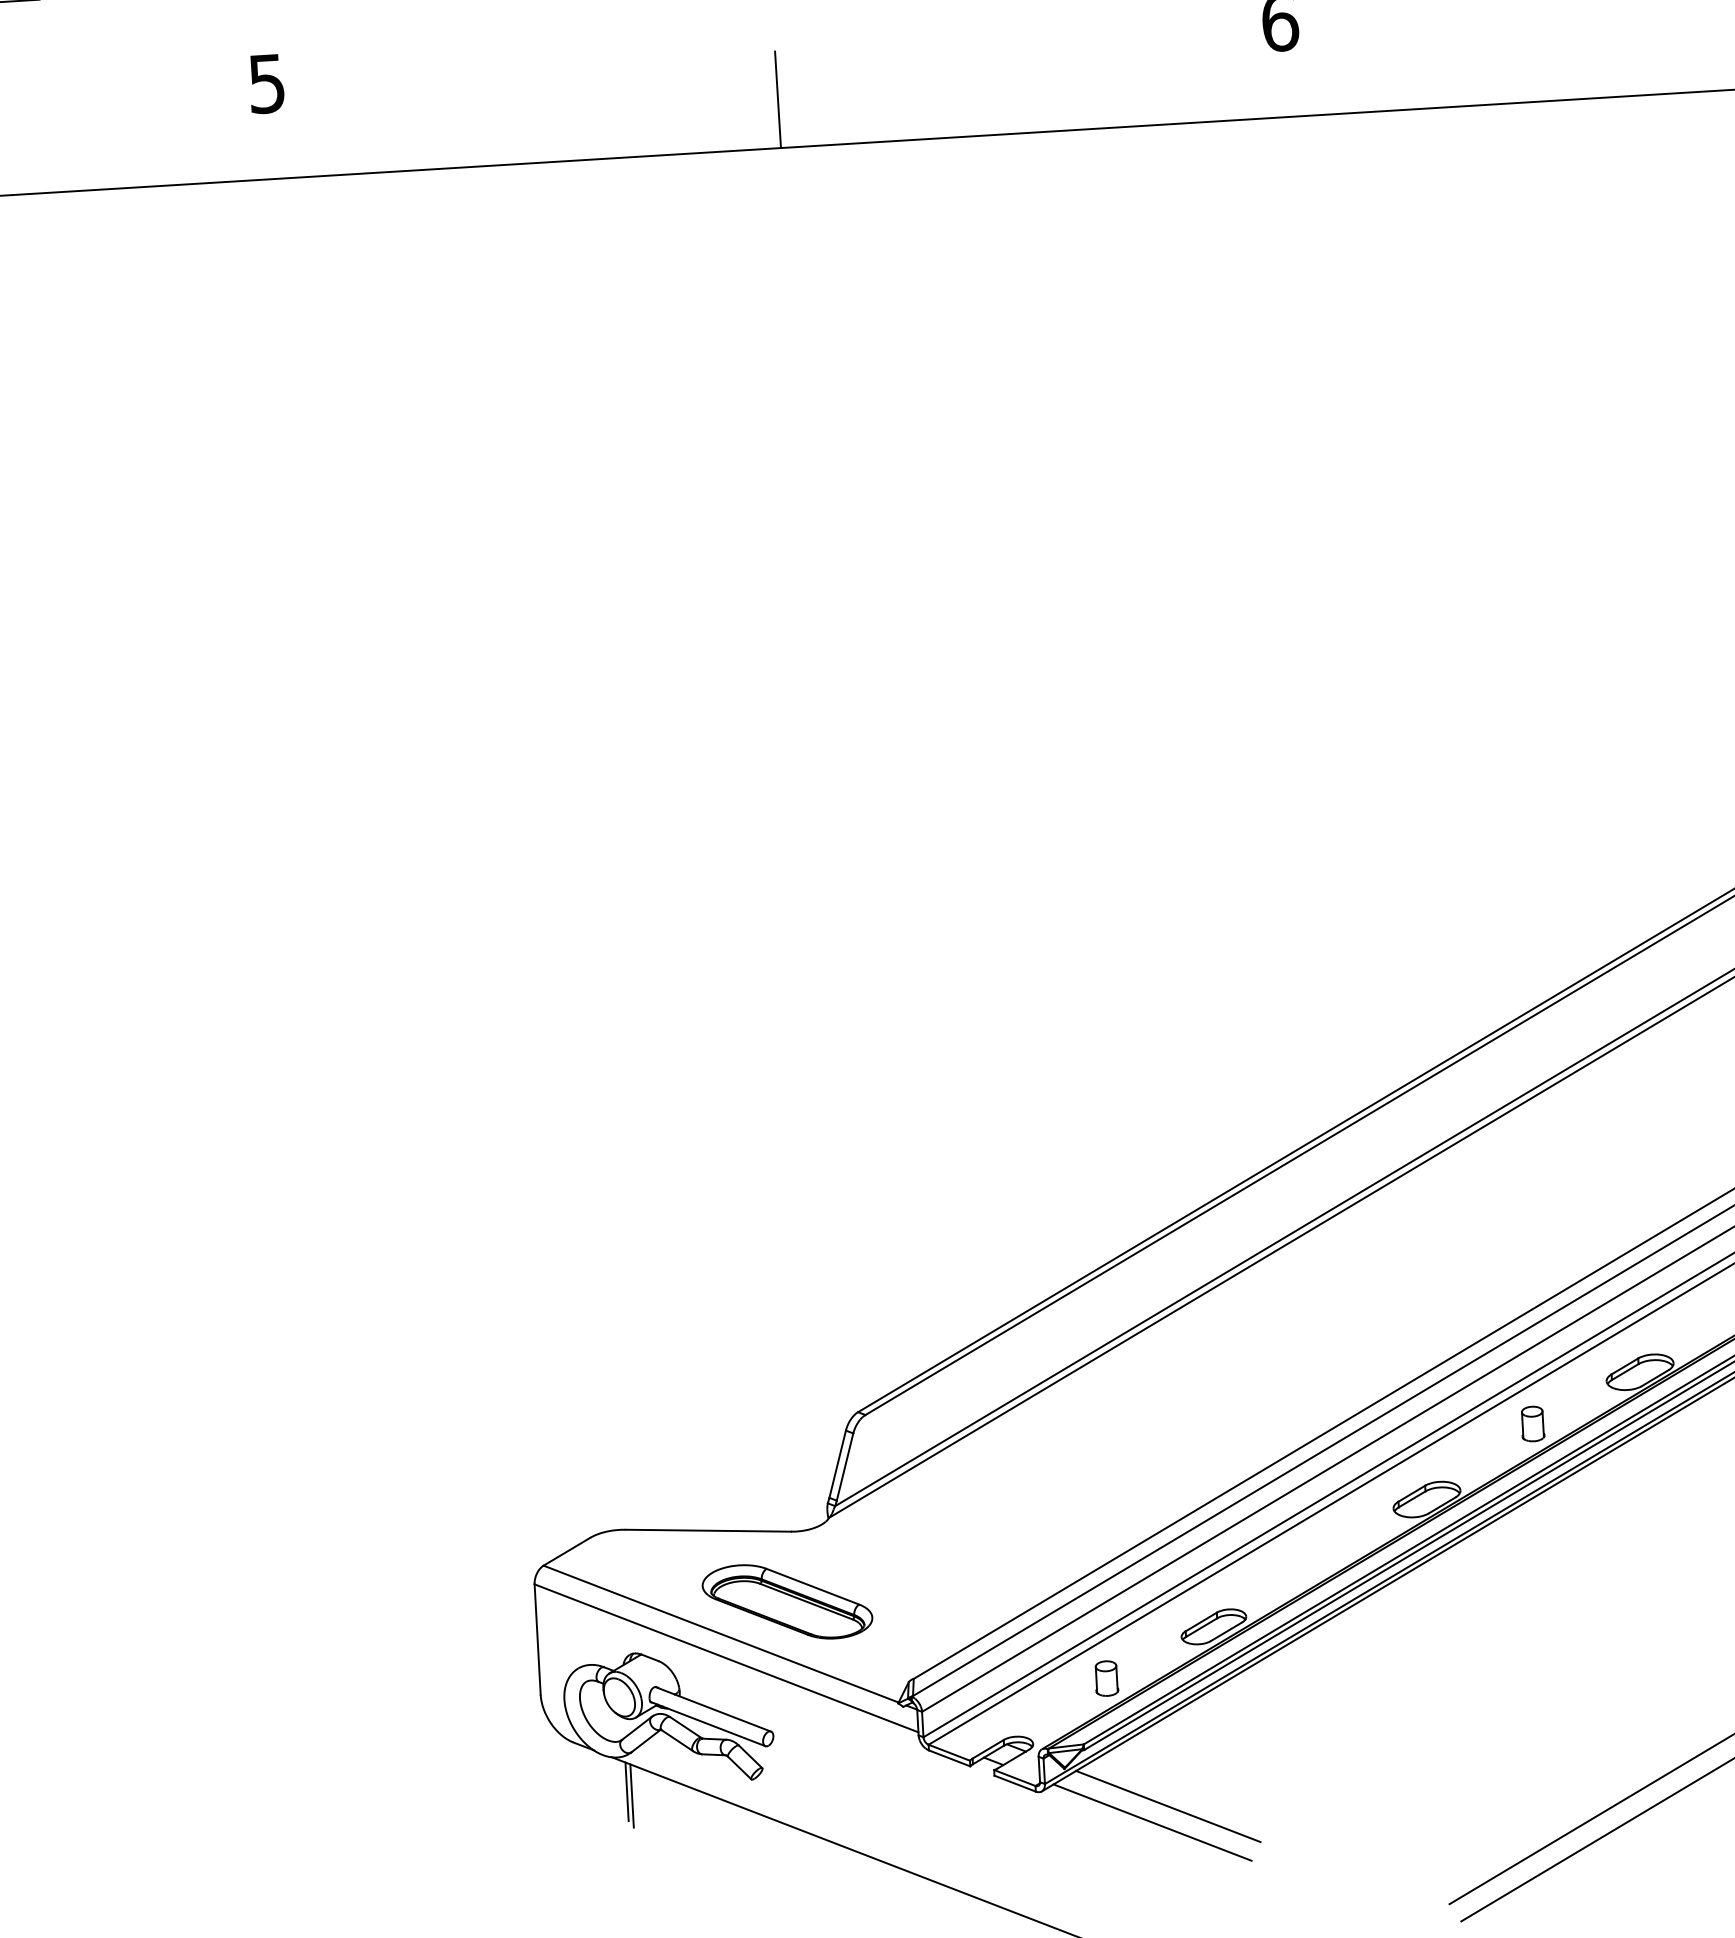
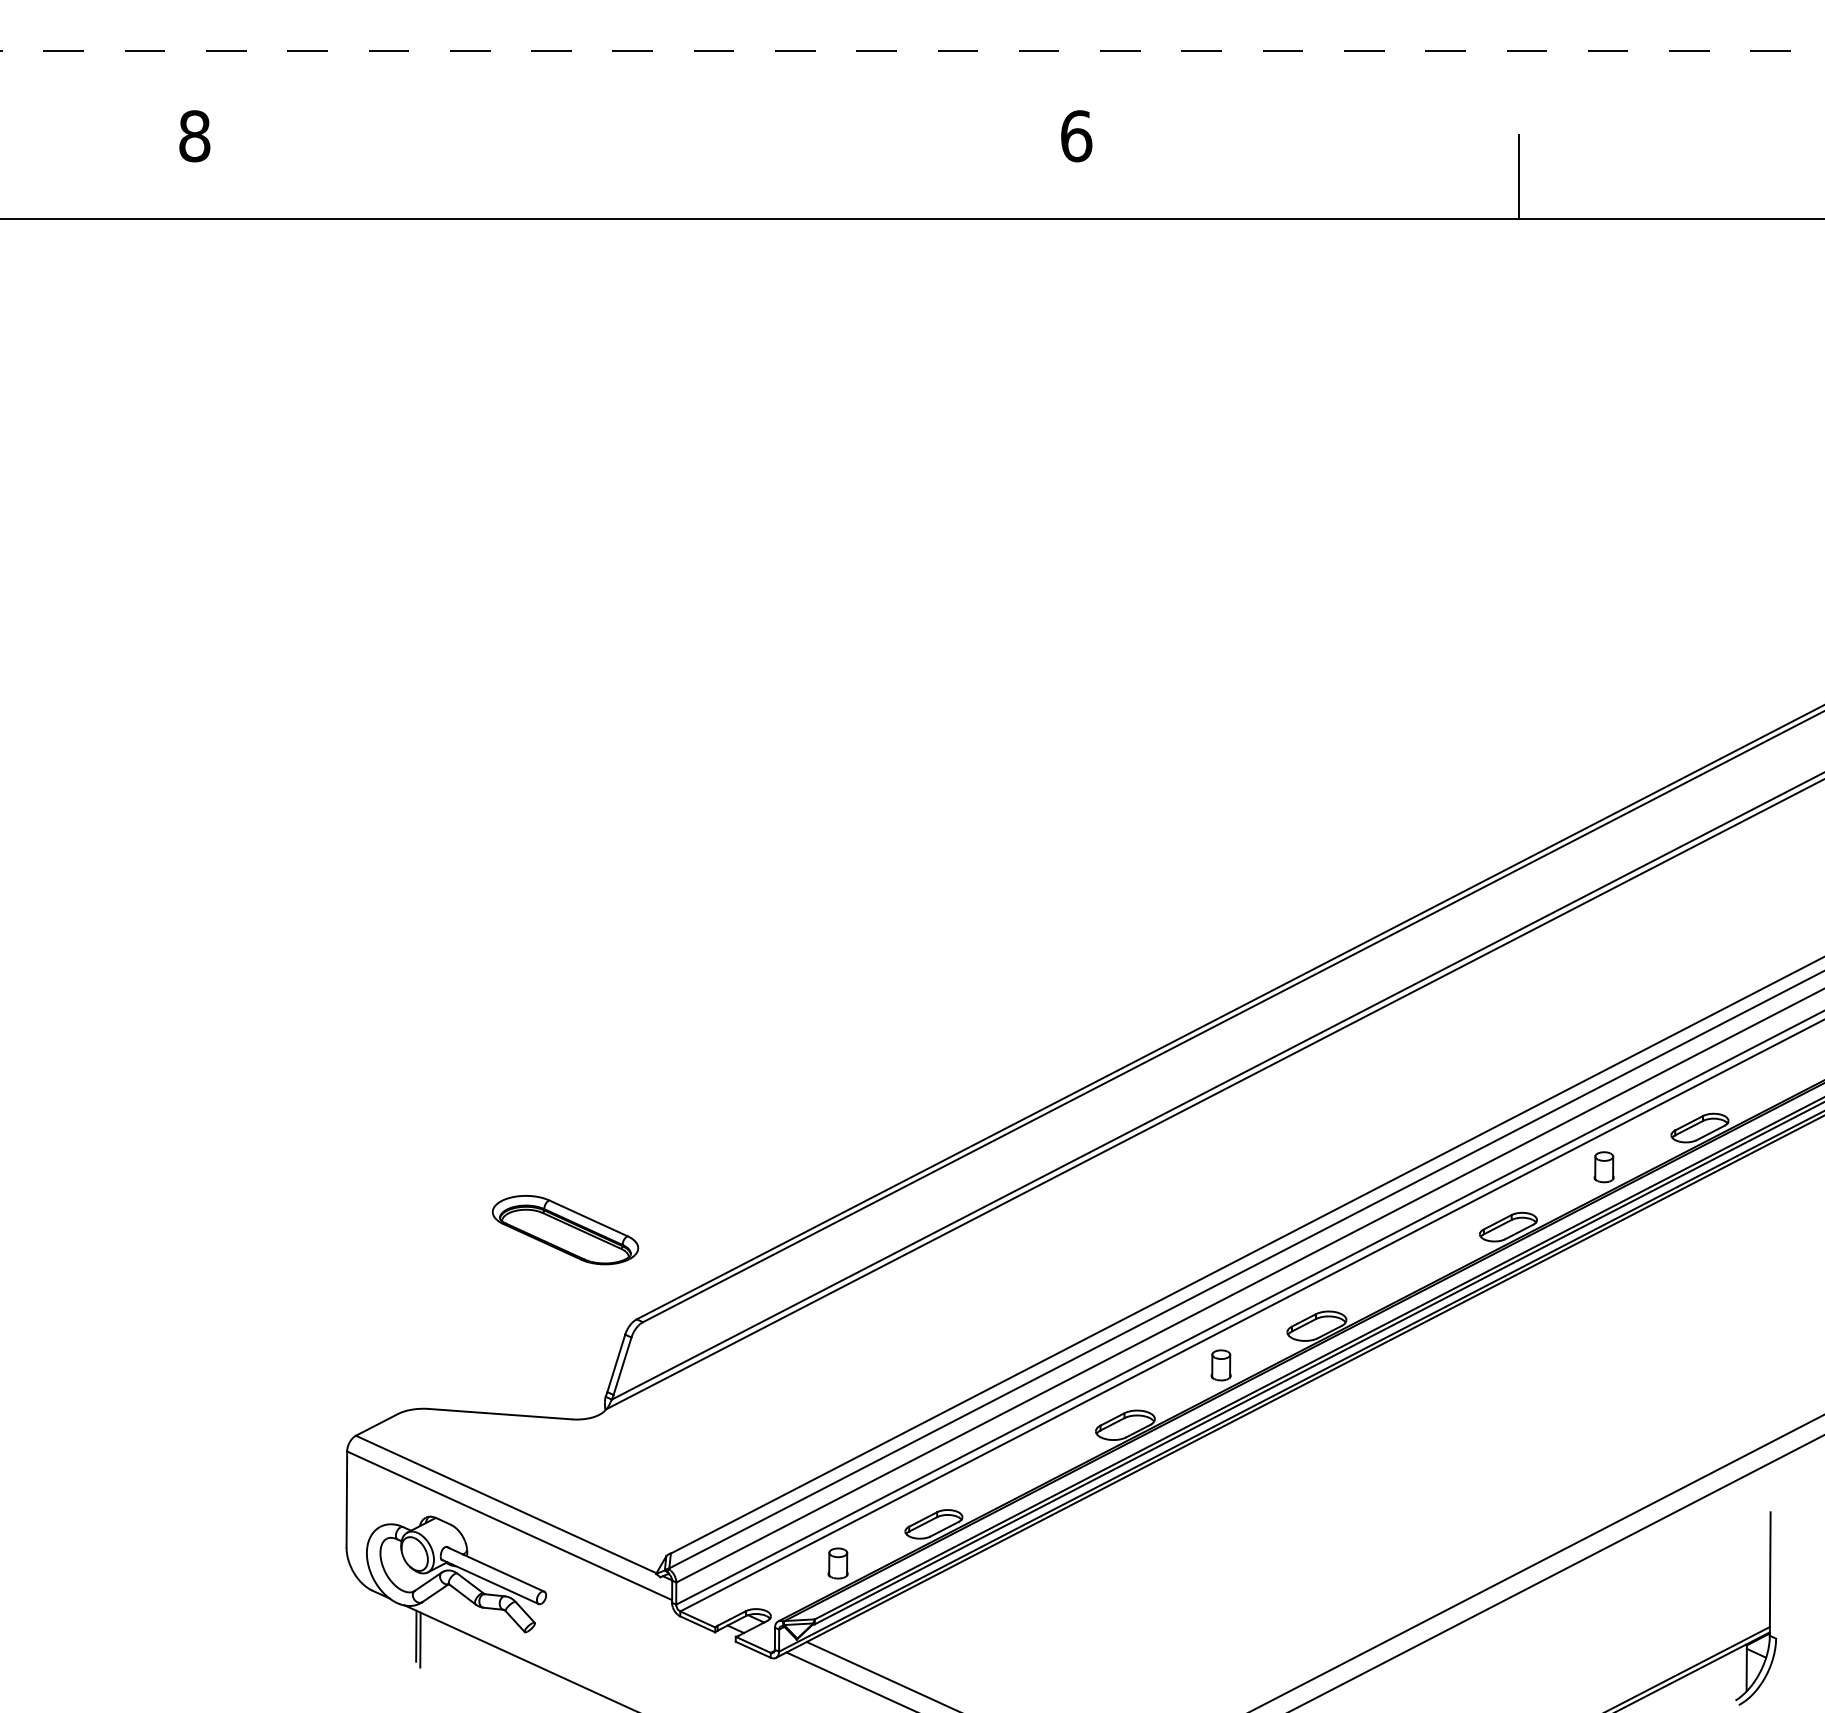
text: (266, 84) -> (194, 136), 5 -> 8
line: (777, 100) -> (636, 177), removed
part: (787, 1602) -> (565, 1230), moved

